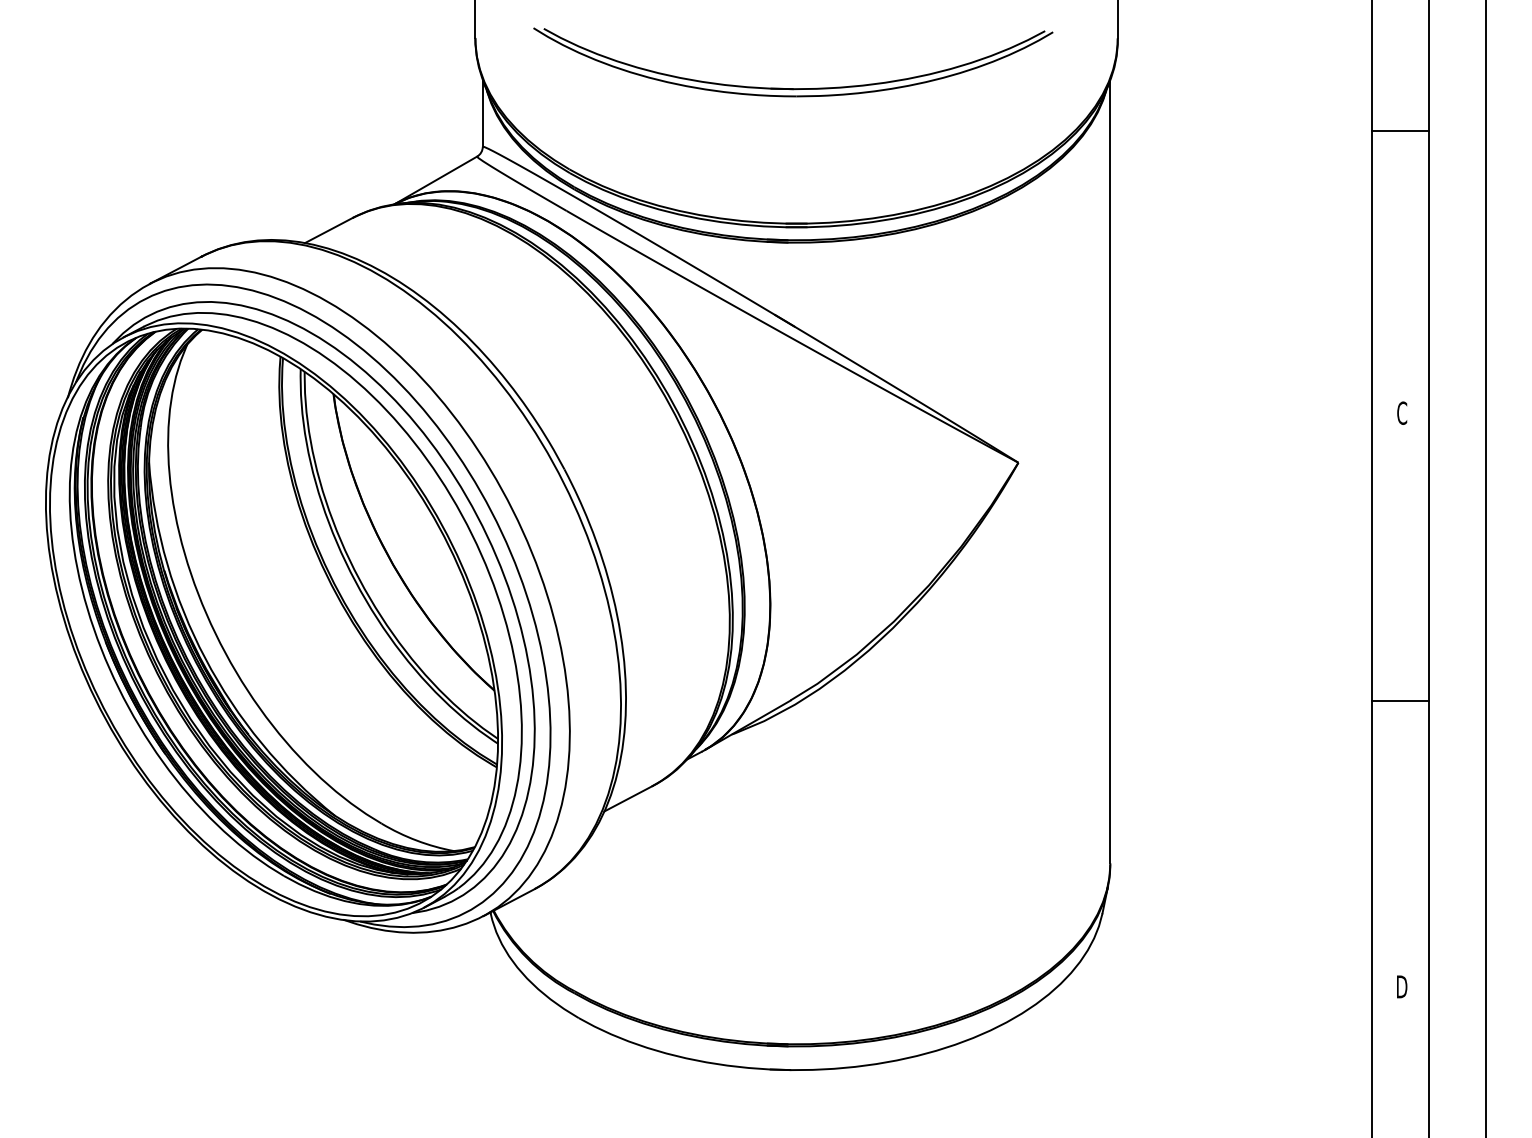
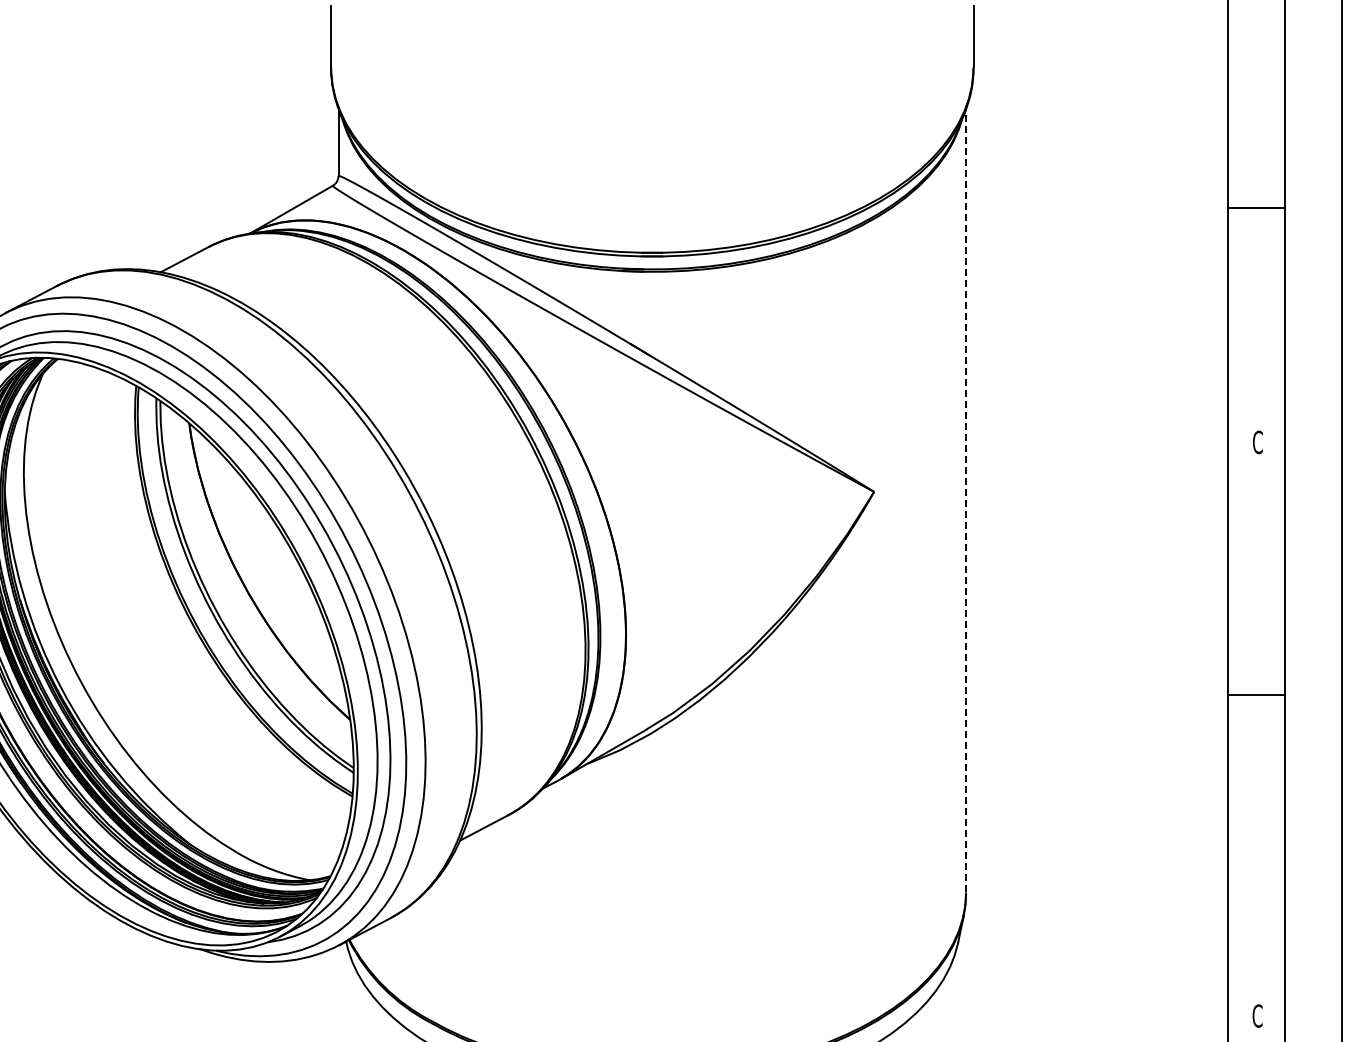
part: (793, 88) -> (649, 117), removed
line: (1399, 130) -> (1255, 207), moved
line: (1110, 471) -> (966, 500), solid -> dashed
line: (1399, 701) -> (1255, 695), moved
text: (1402, 986) -> (1258, 1015), D -> C

